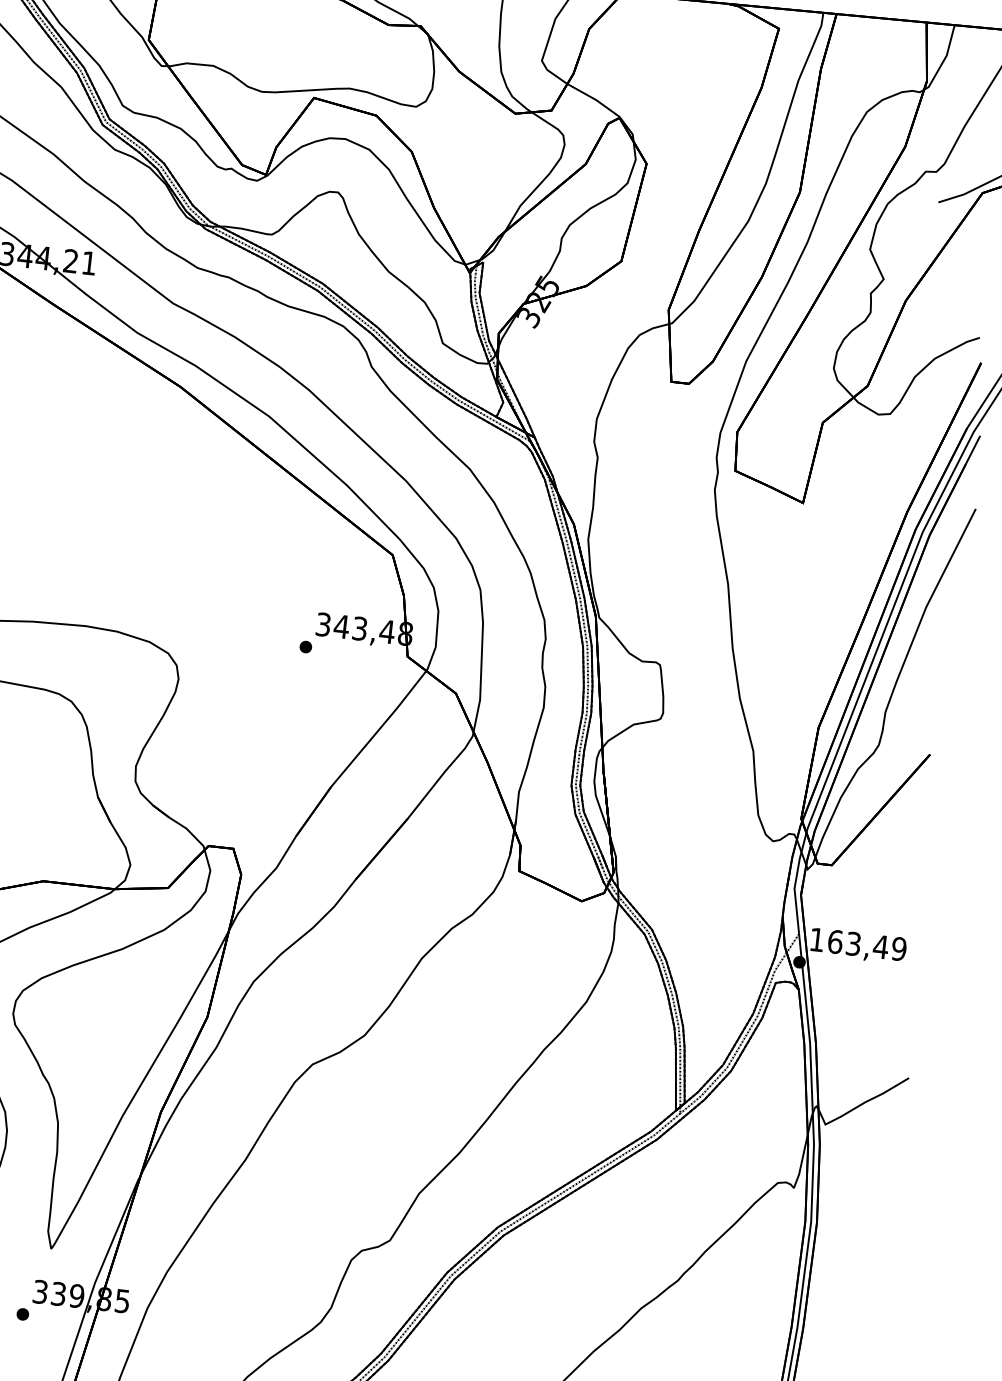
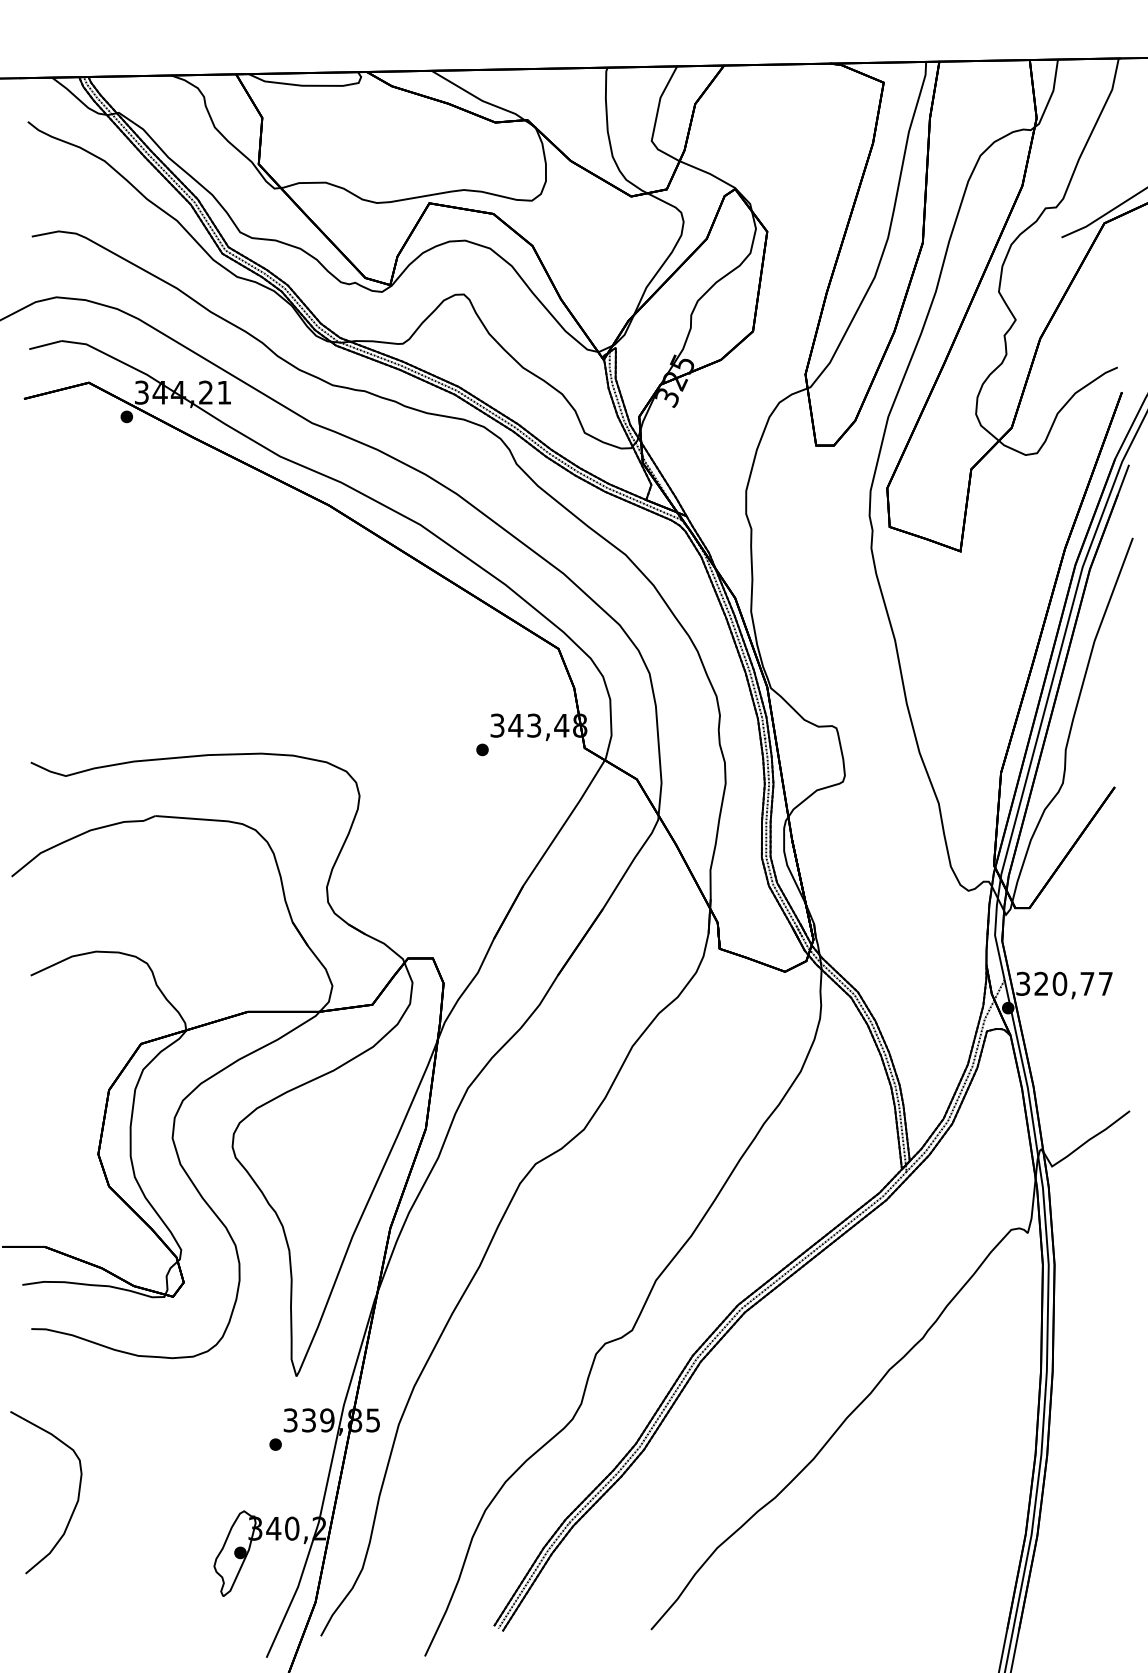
text: (858, 944) -> (1064, 983), 163,49 -> 320,77

